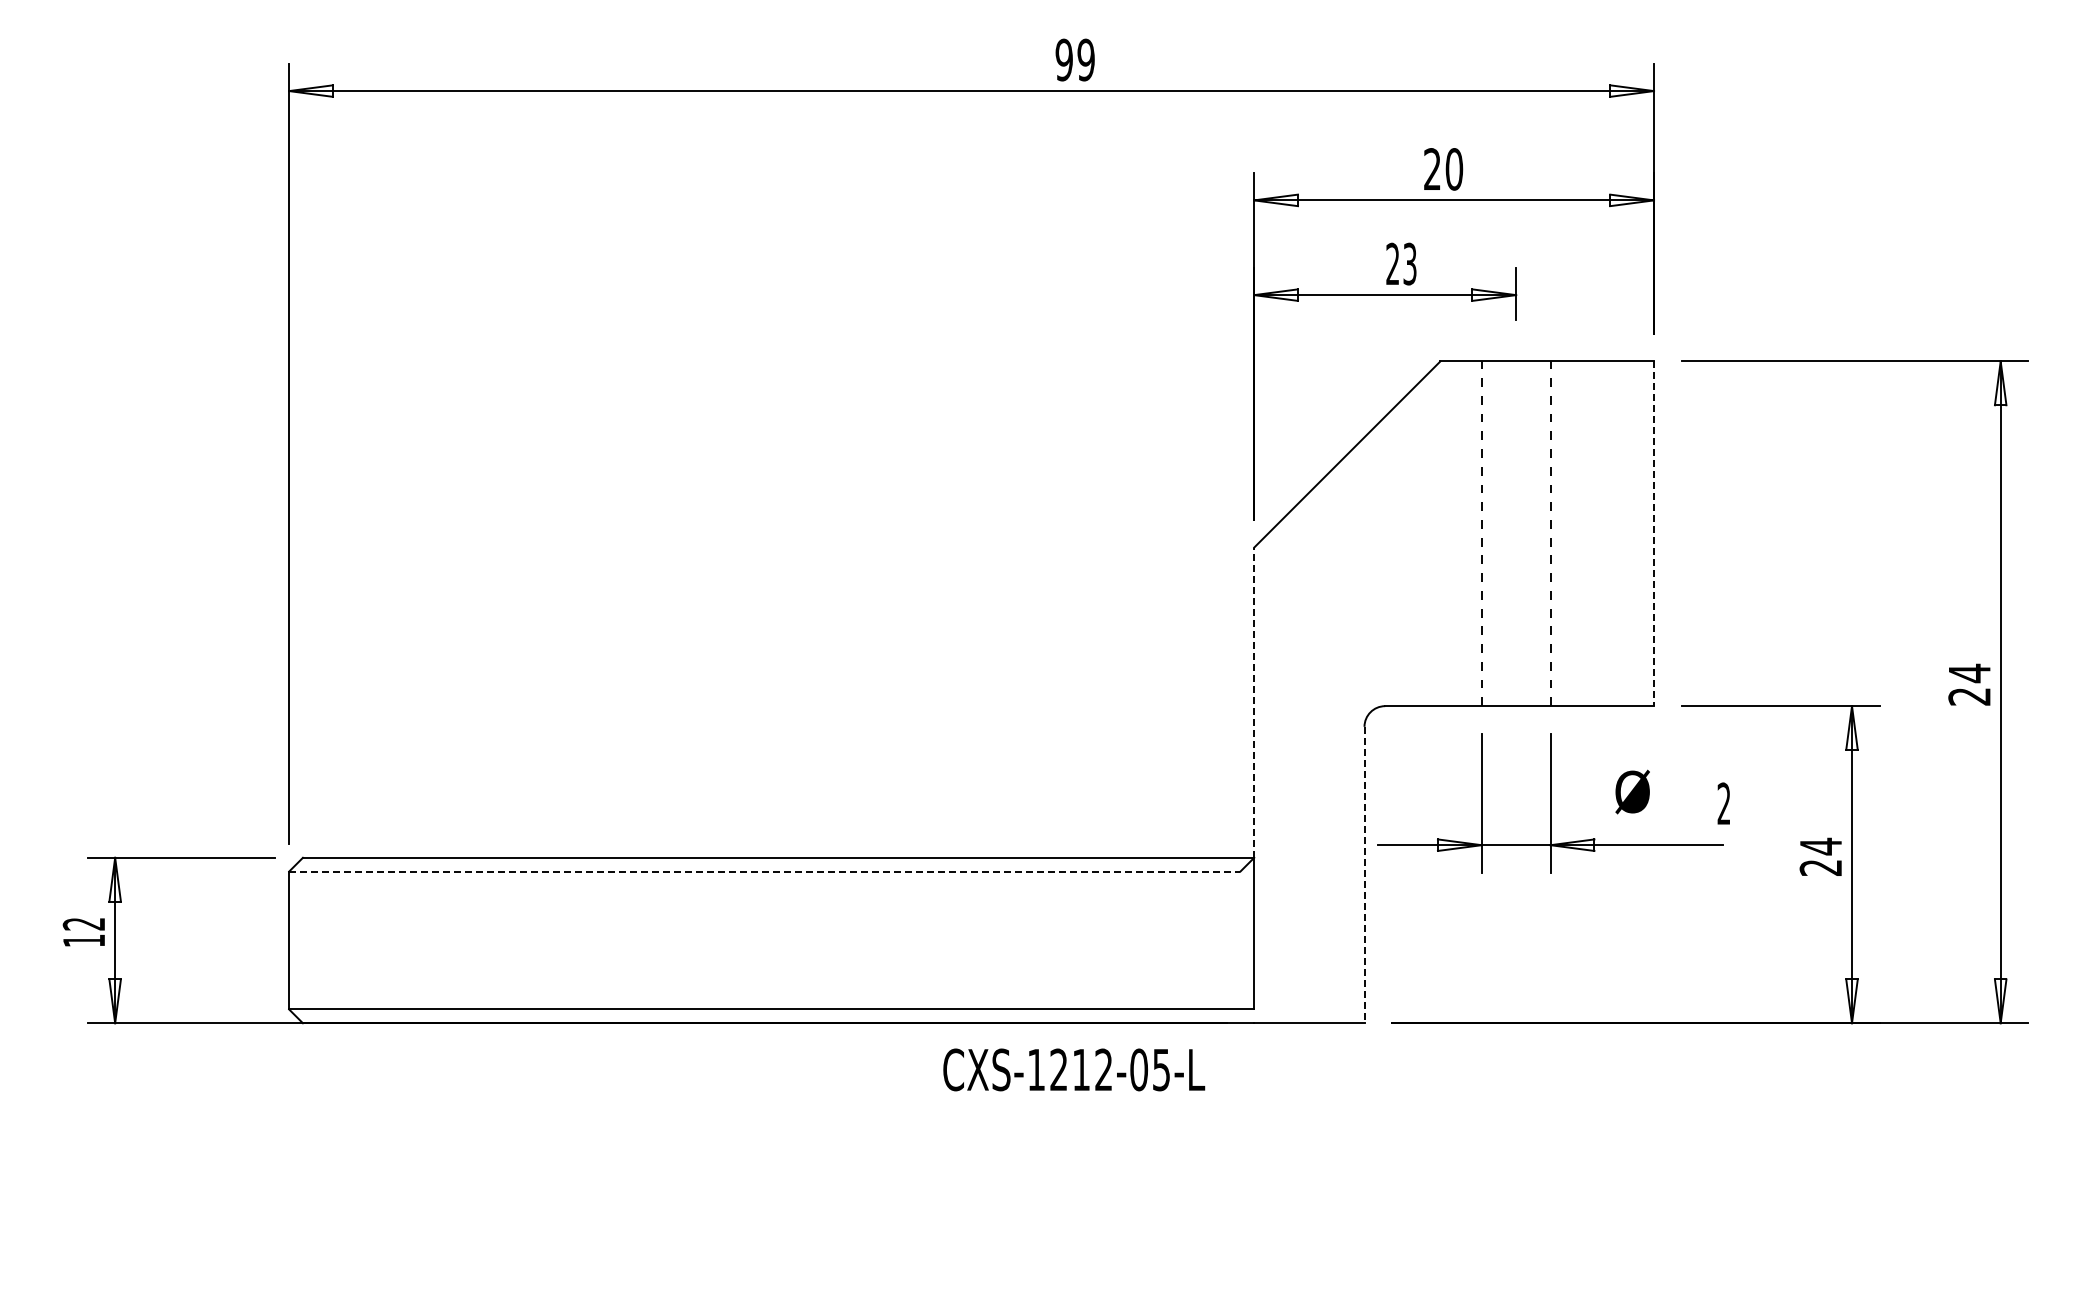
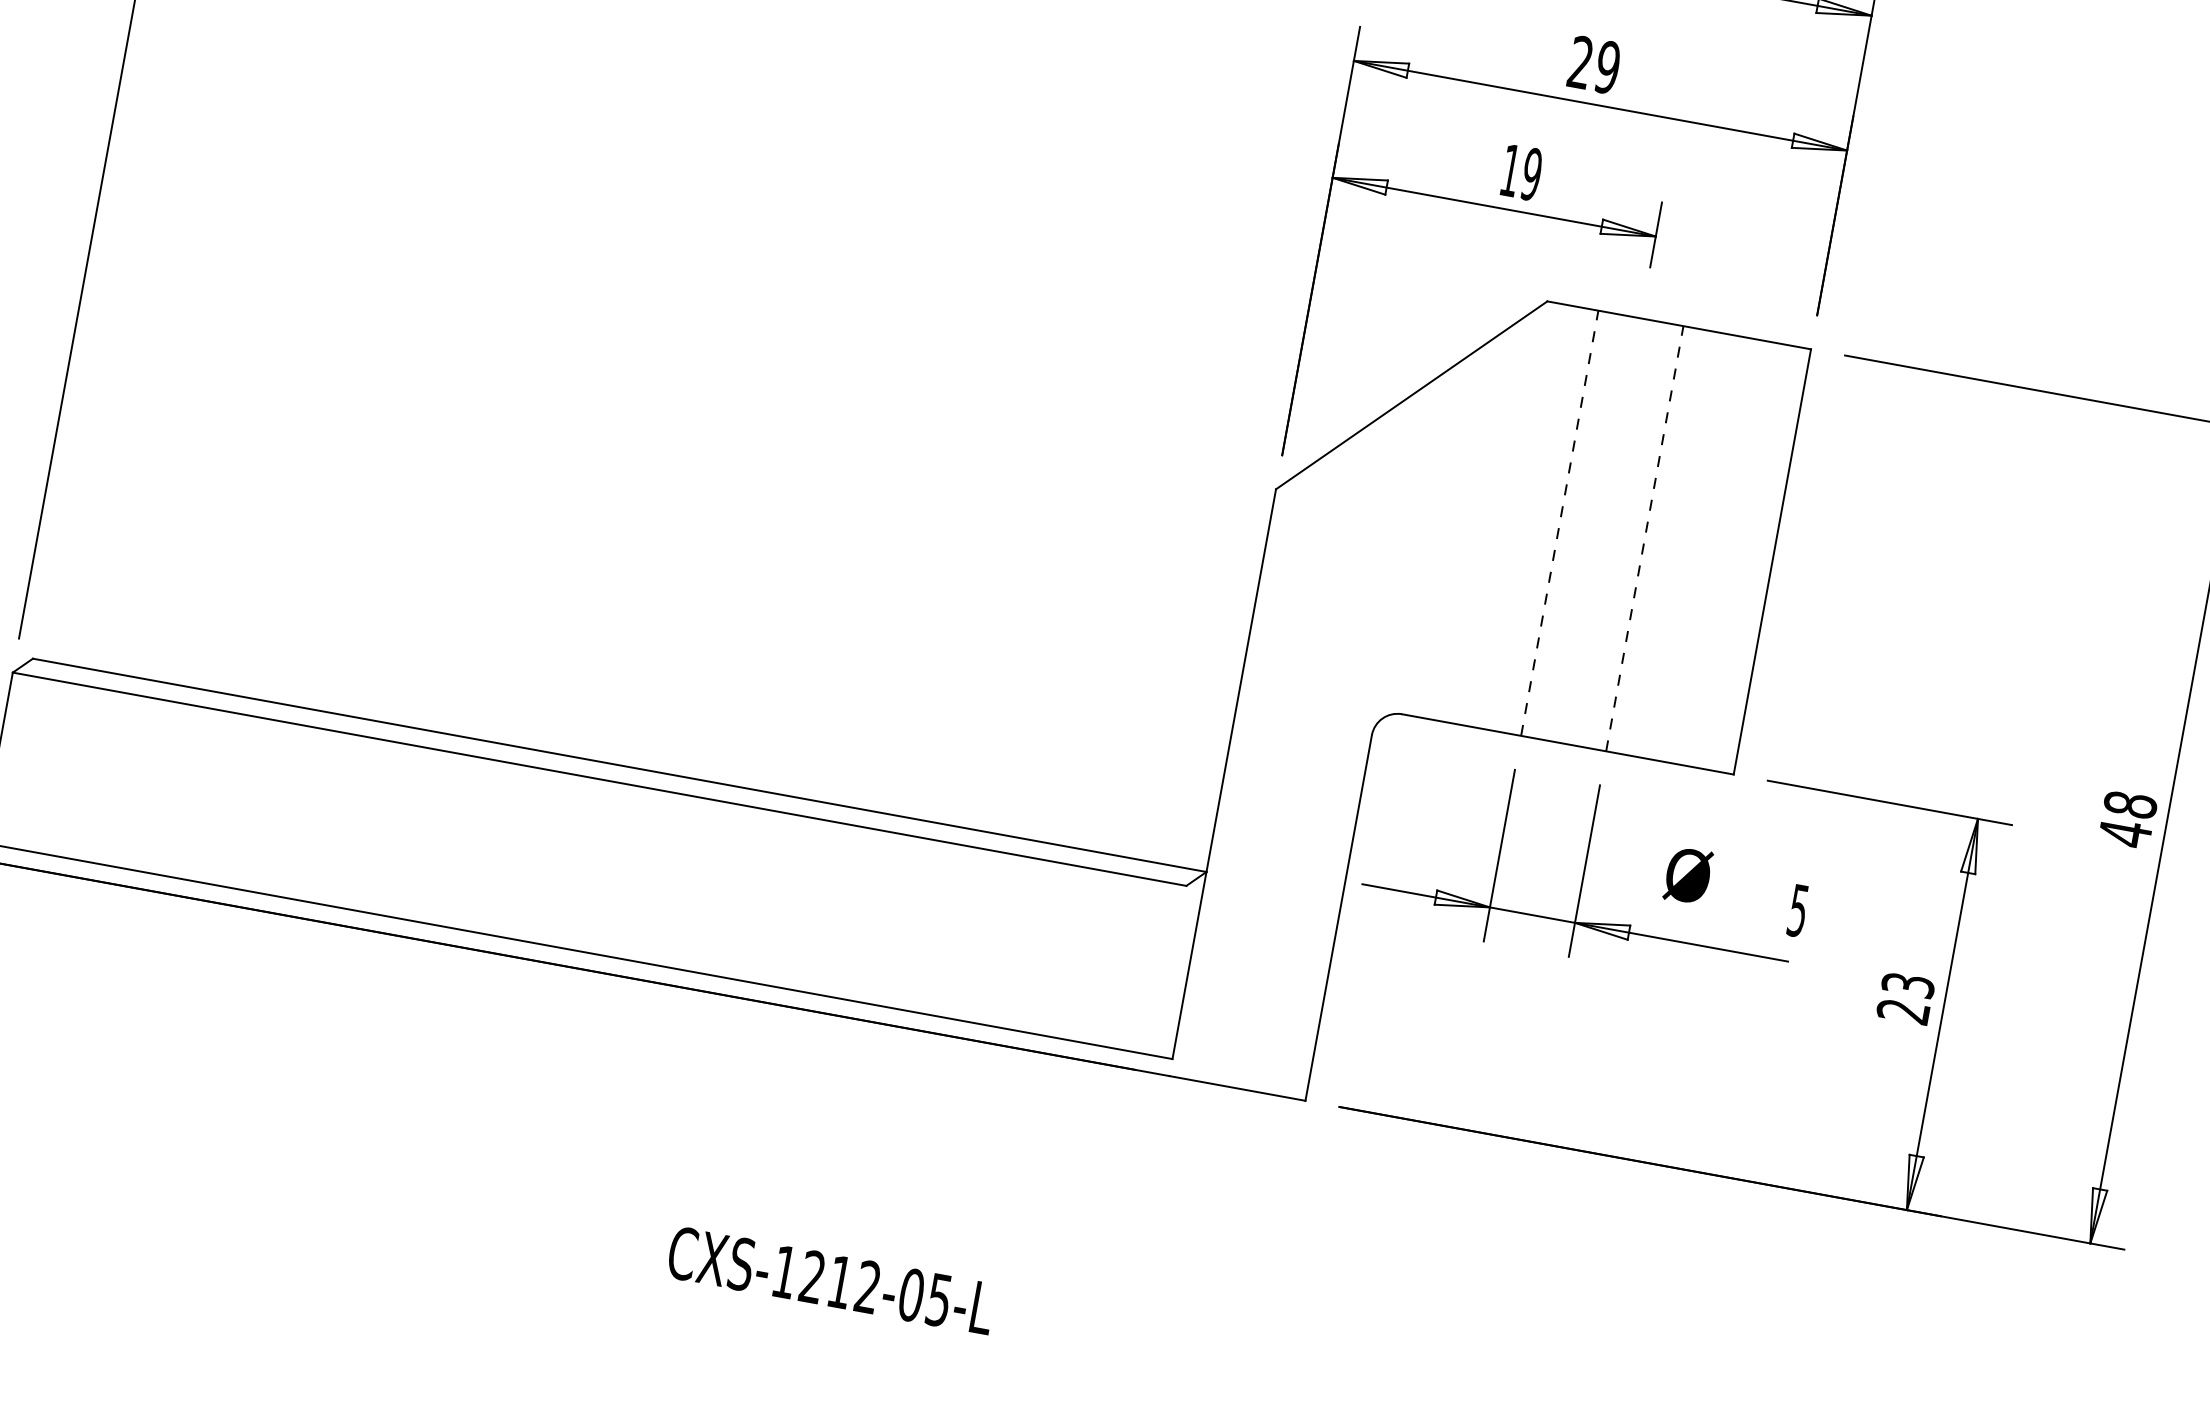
text: (1454, 169) -> (1607, 67), 20 -> 29
text: (1401, 263) -> (1521, 171), 23 -> 19
line: (1654, 534) -> (1772, 562), dashed -> solid
text: (1969, 684) -> (2127, 818), 24 -> 48
line: (1254, 702) -> (1241, 680), dashed -> solid
text: (1723, 803) -> (1797, 910), 2 -> 5
text: (1820, 846) -> (1907, 984), 24 -> 23
line: (764, 871) -> (599, 779), dashed -> solid
line: (1364, 875) -> (1338, 918), dashed -> solid
text: (1074, 1069) -> (831, 1280), moved

